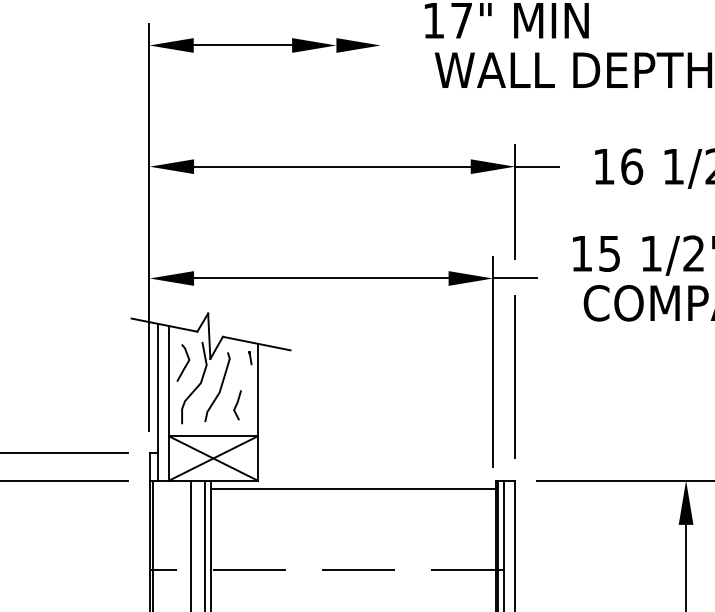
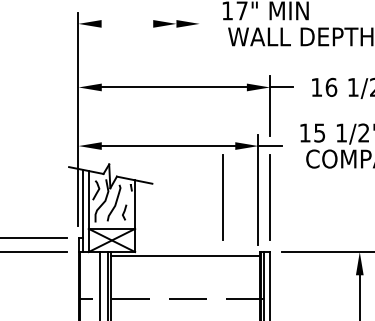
line: (243, 44) -> (127, 23), removed
line: (424, 376) -> (222, 197), added

